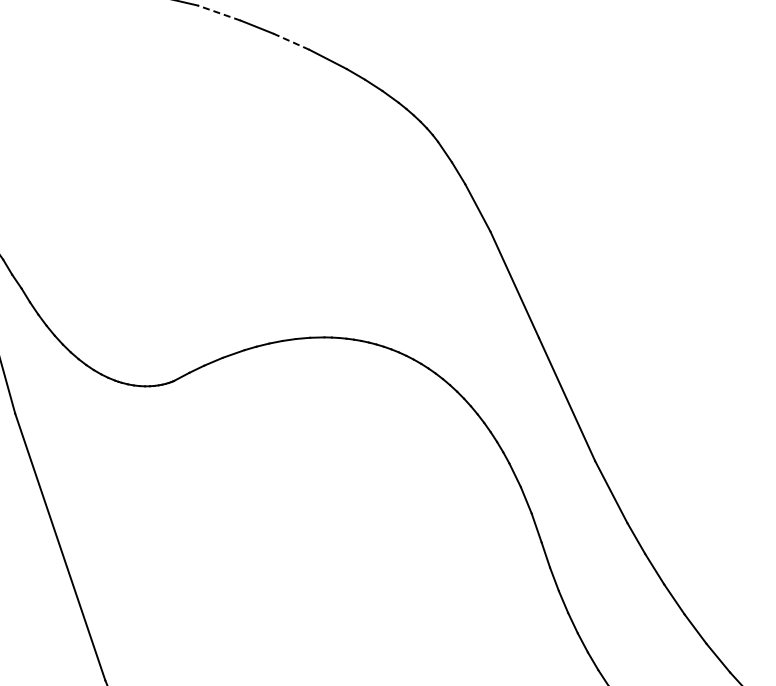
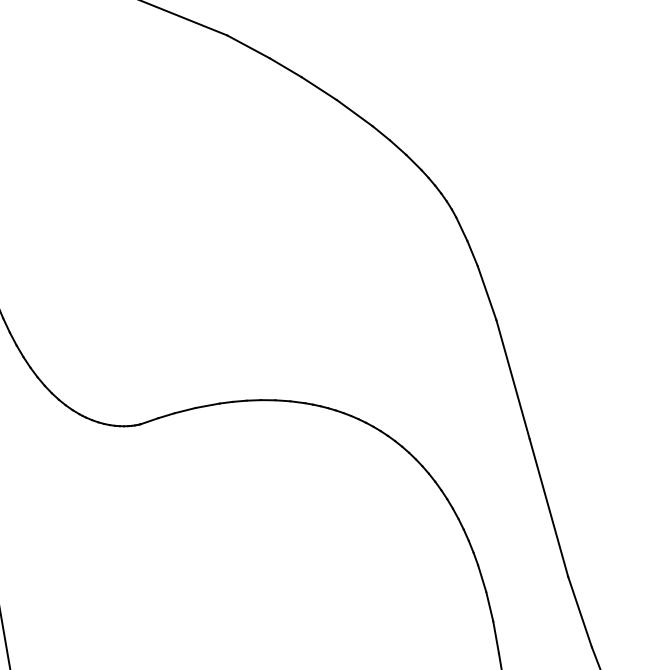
line: (219, 13) -> (248, 47), dashed -> solid
line: (291, 41) -> (319, 88), dashed -> solid

